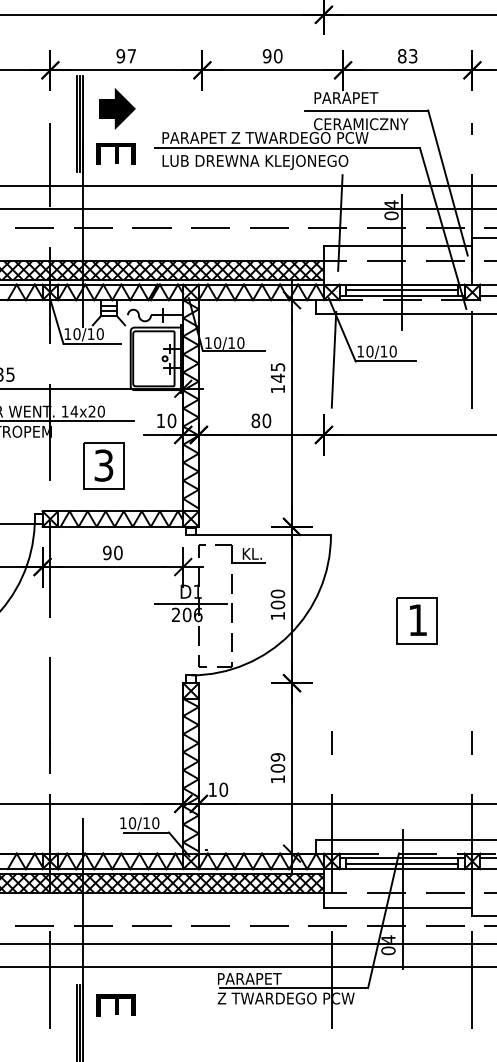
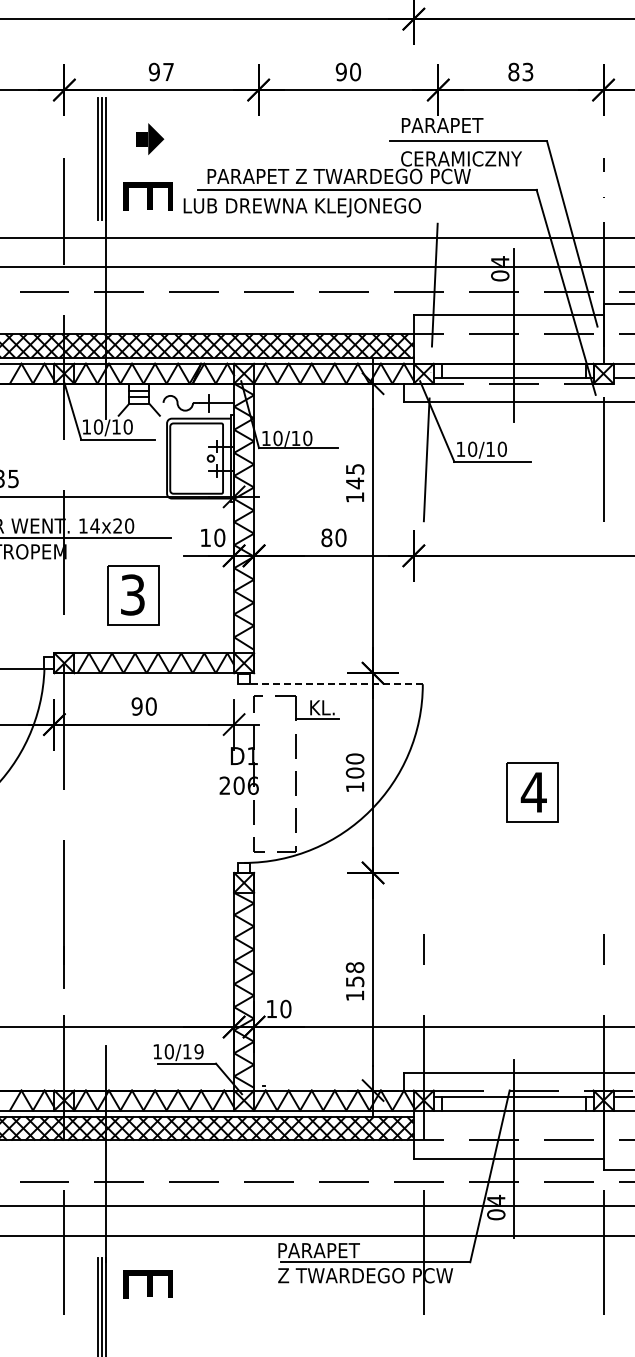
part: (117, 108) -> (150, 138), size x0.6
text: (254, 162) -> (301, 207), moved
line: (401, 289) -> (513, 370), removed
line: (262, 535) -> (335, 684), solid -> dashed
line: (190, 603) -> (243, 771), removed
text: (417, 620) -> (533, 792), 1 -> 4
text: (277, 762) -> (354, 974), 109 -> 158
text: (155, 823) -> (198, 1051), 10/10 -> 10/19
line: (401, 863) -> (513, 1103), removed

